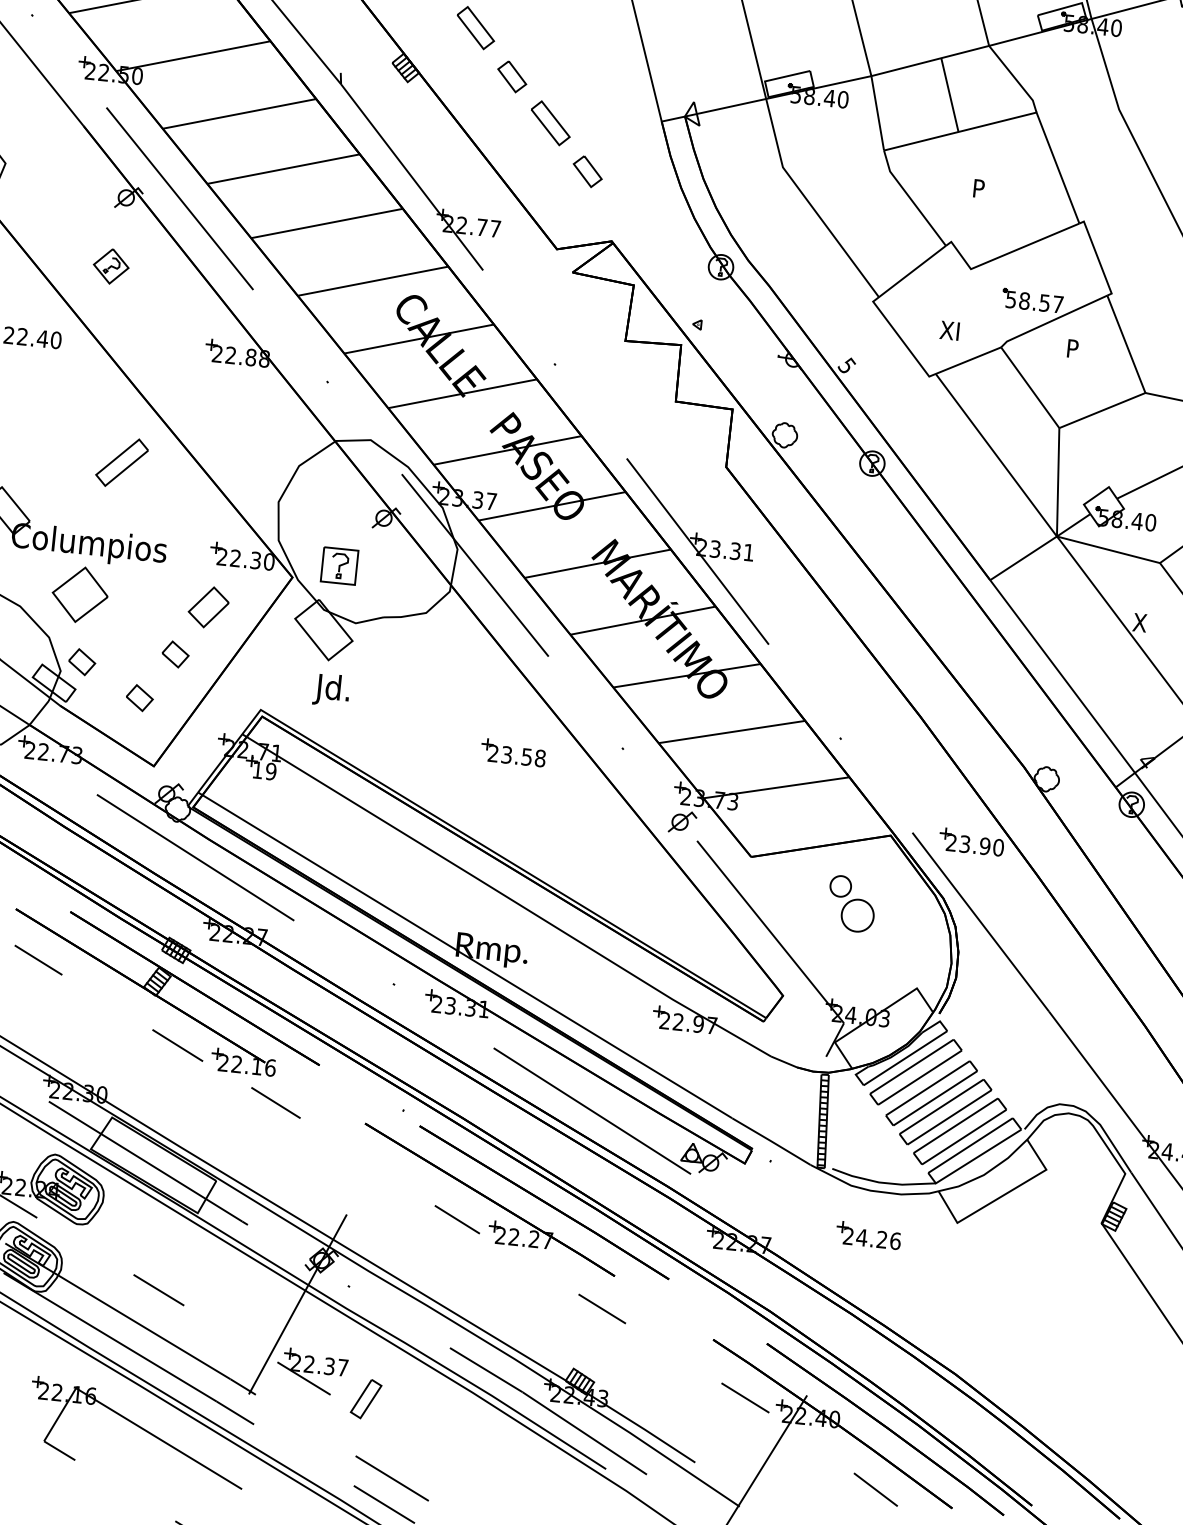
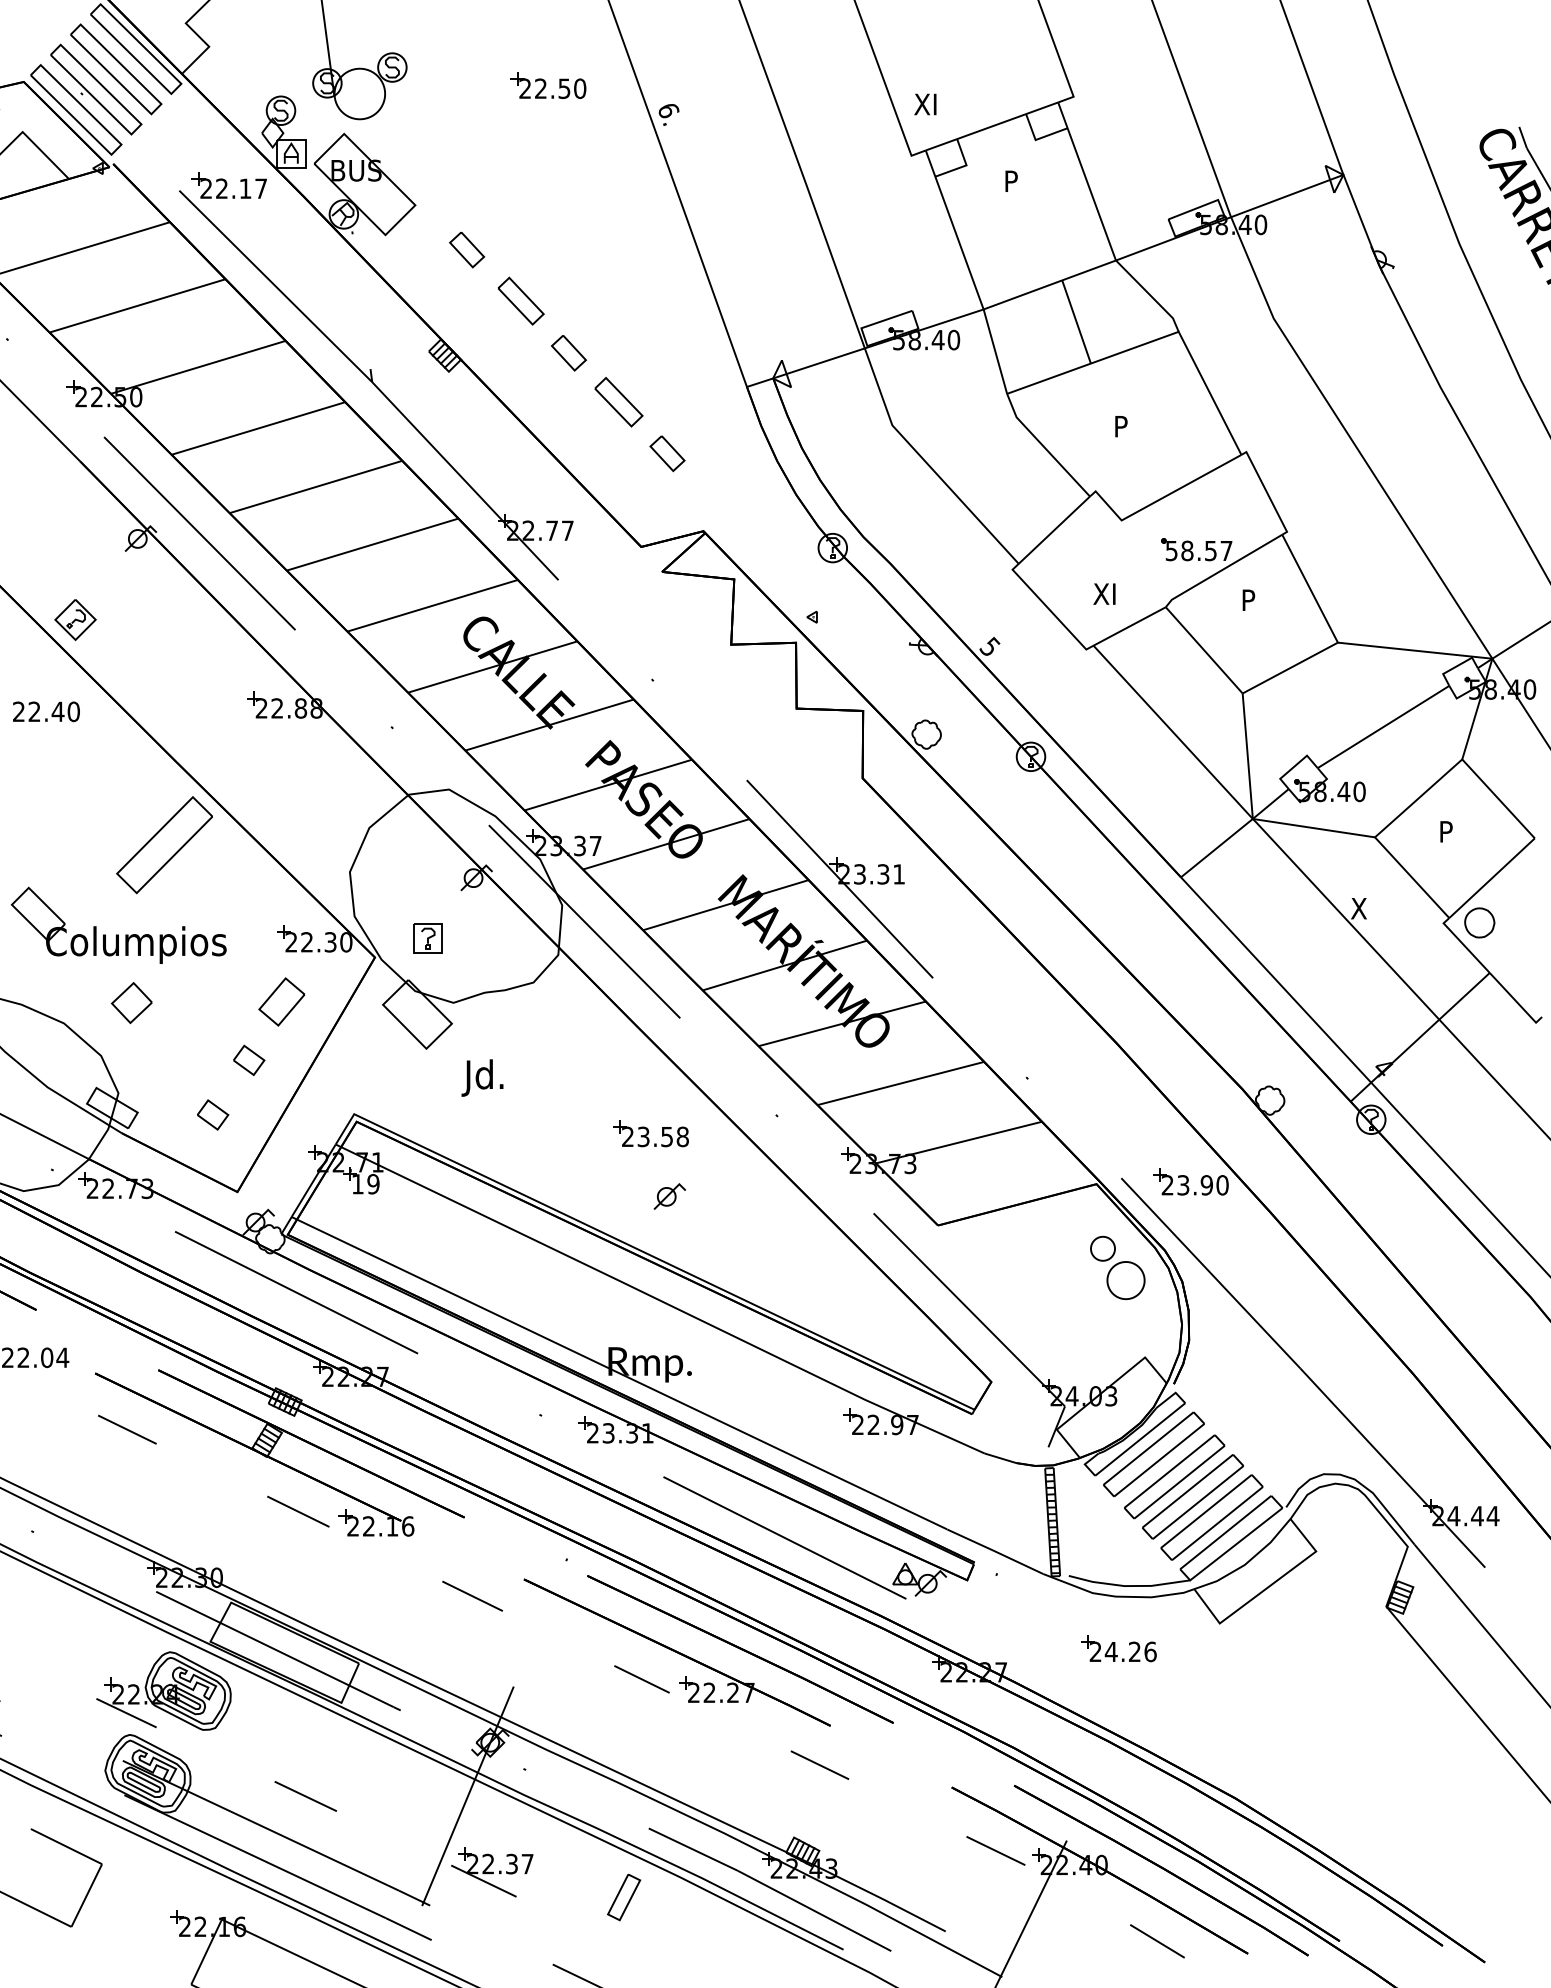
part: (111, 266) -> (75, 620), moved
part: (122, 462) -> (164, 845), size x1.67
part: (339, 565) -> (427, 938), size x0.71
part: (79, 595) -> (131, 1003), size x0.62
part: (82, 661) -> (142, 1079), removed
text: (331, 689) -> (482, 1077), moved
part: (682, 822) -> (669, 1196), moved
part: (851, 903) -> (1117, 1267), moved
line: (275, 1103) -> (472, 1596), moved
part: (366, 1399) -> (624, 1897), moved

